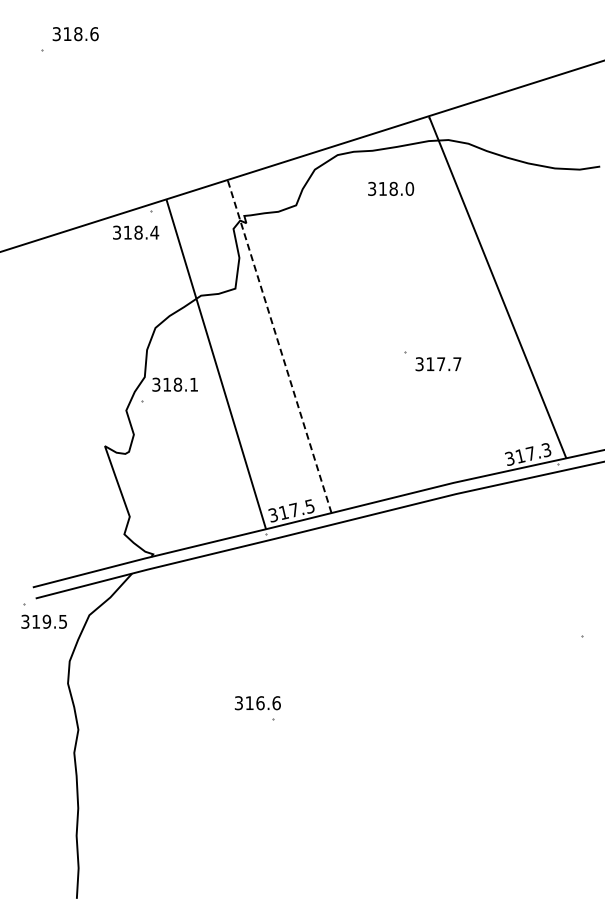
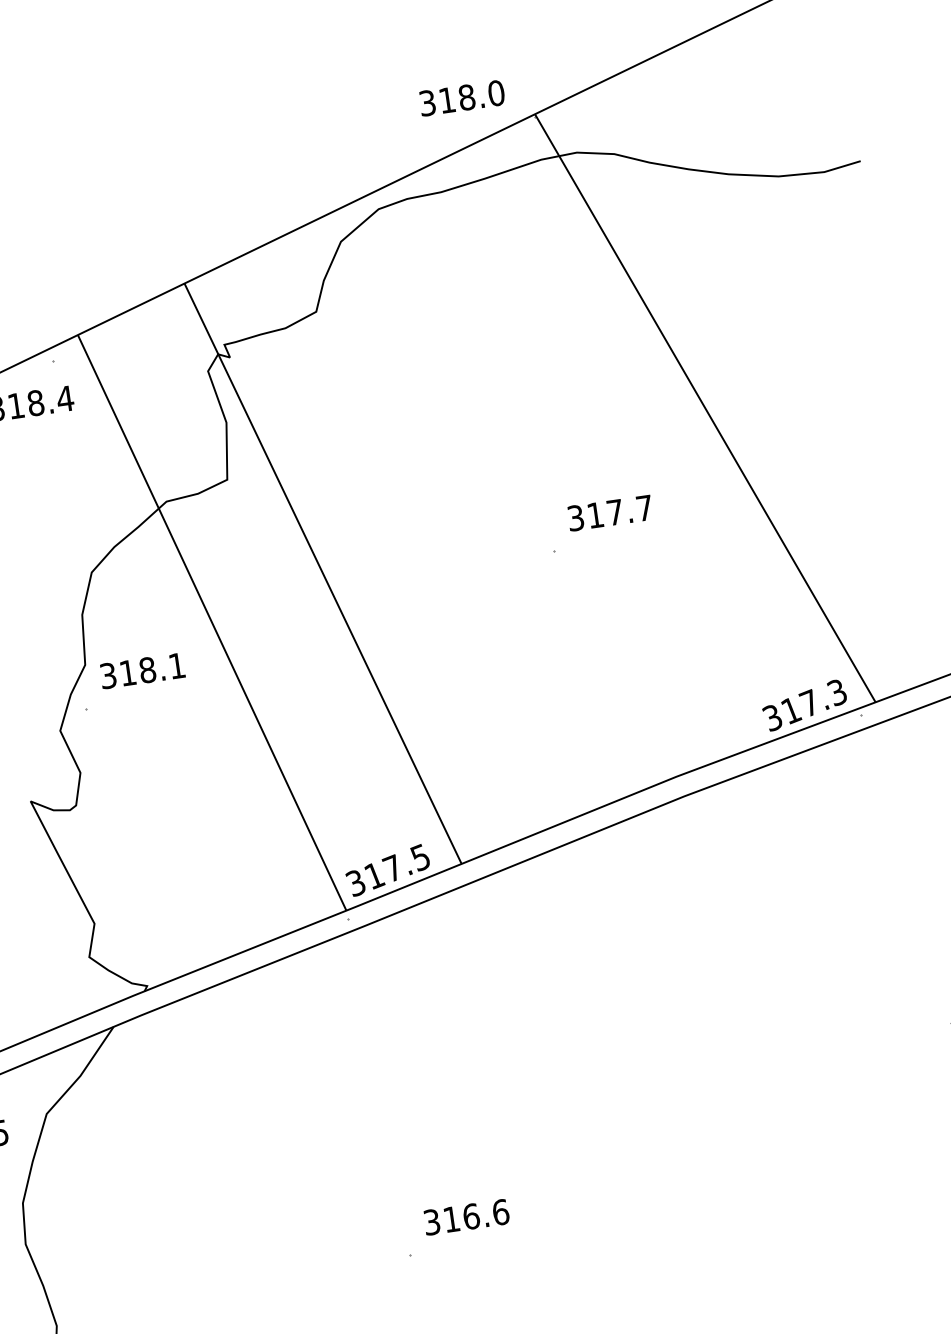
text: (391, 188) -> (462, 97), moved
line: (279, 346) -> (322, 573), dashed -> solid
text: (438, 364) -> (610, 513), moved
text: (257, 703) -> (466, 1217), moved

